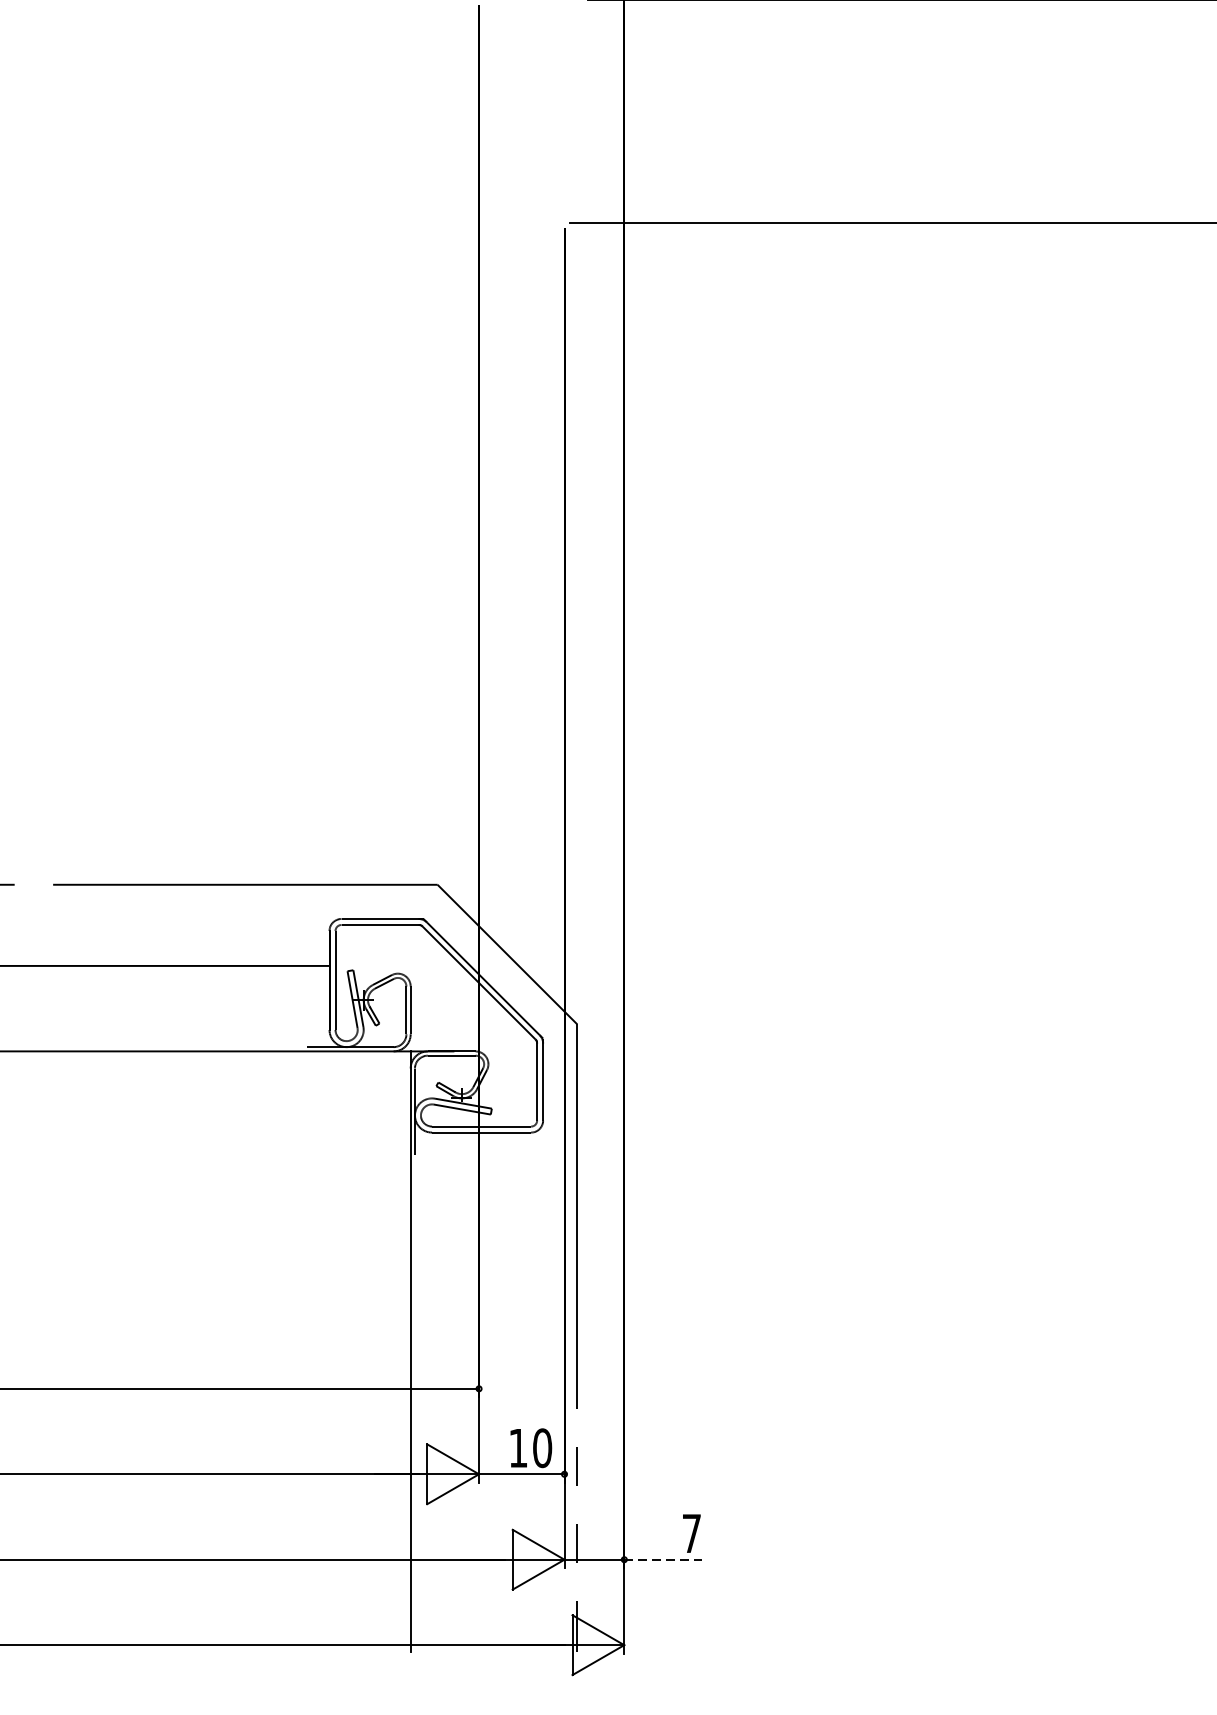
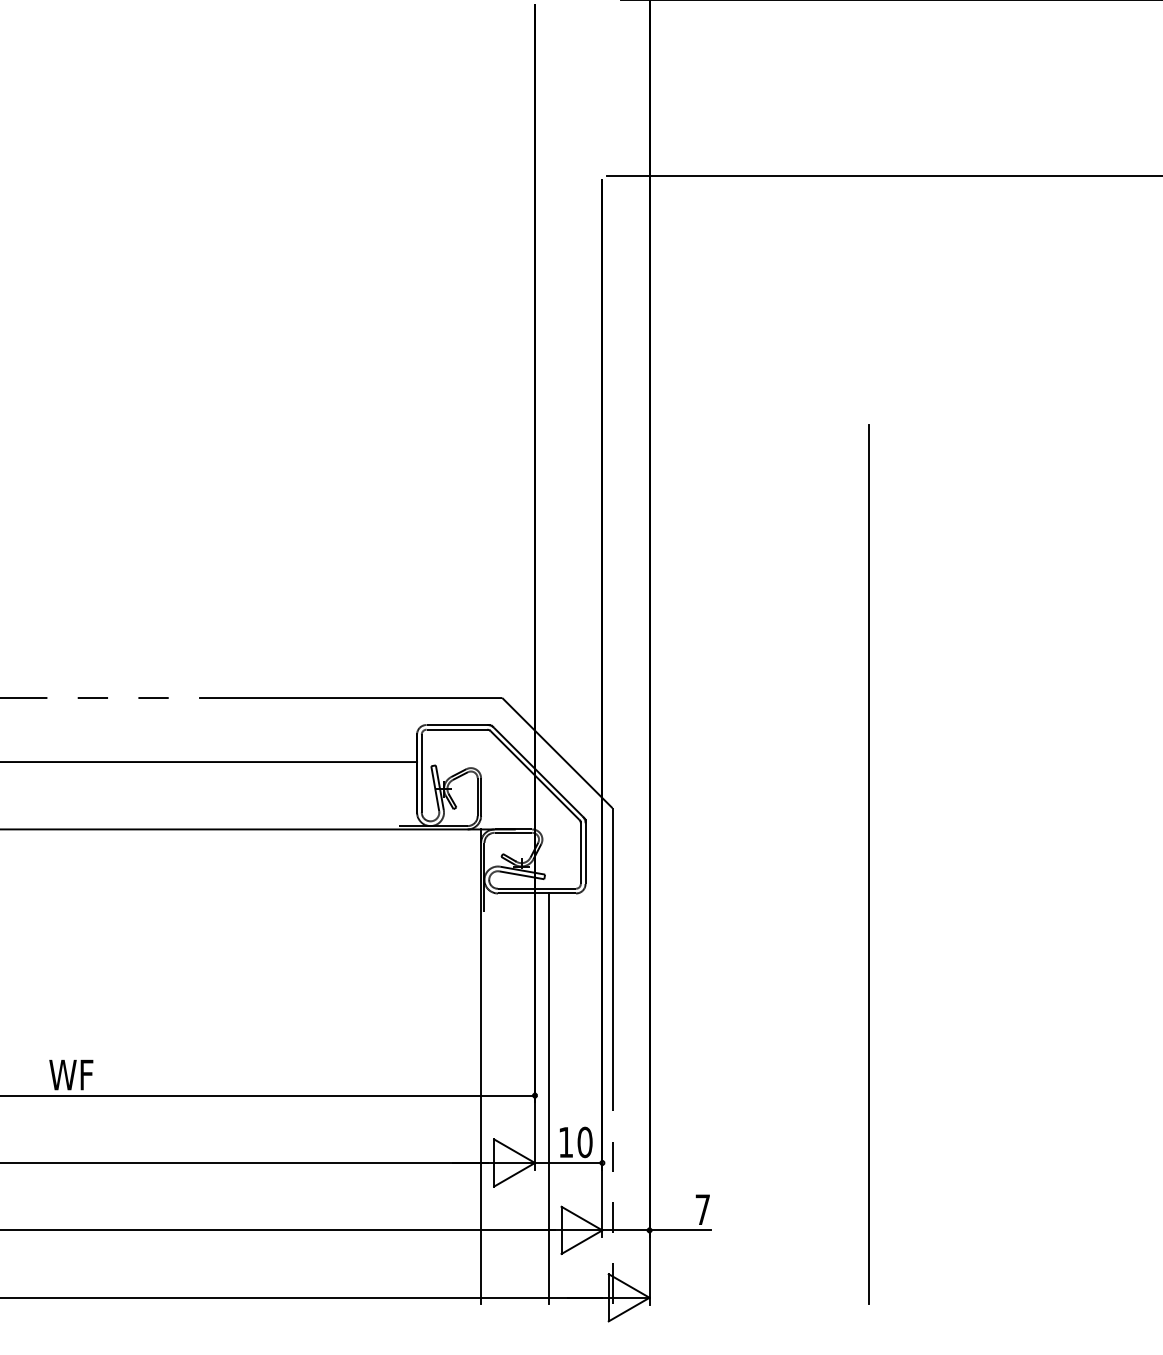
line: (901, 1095) -> (868, 864), added
line: (496, 1392) -> (548, 1098), added
line: (663, 1559) -> (680, 1230), dashed -> solid

